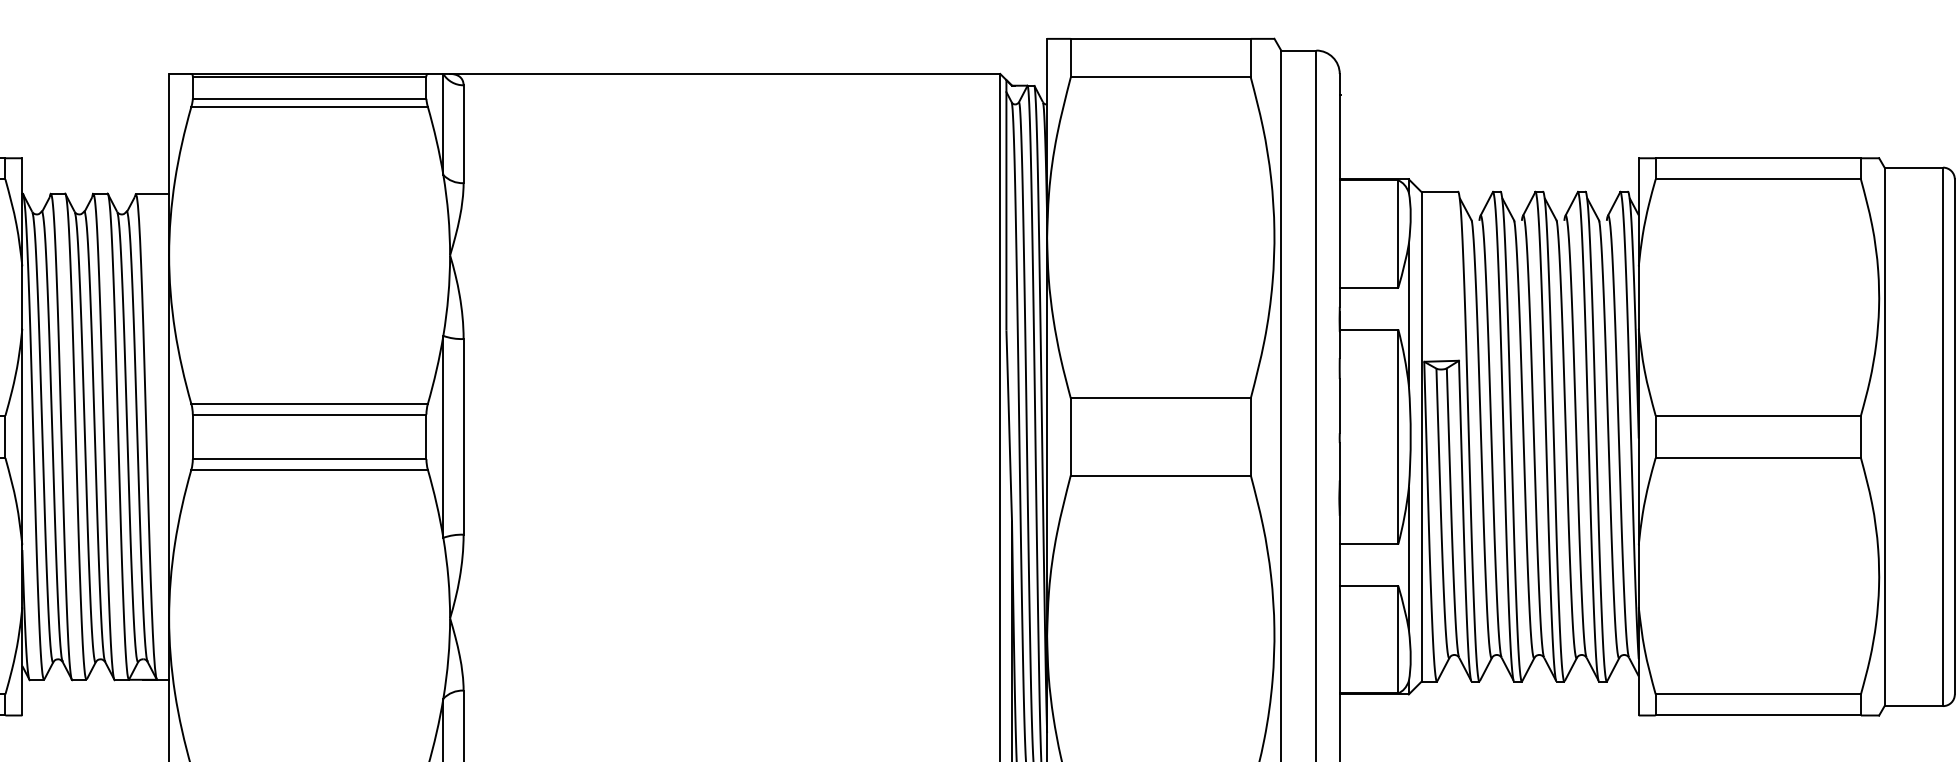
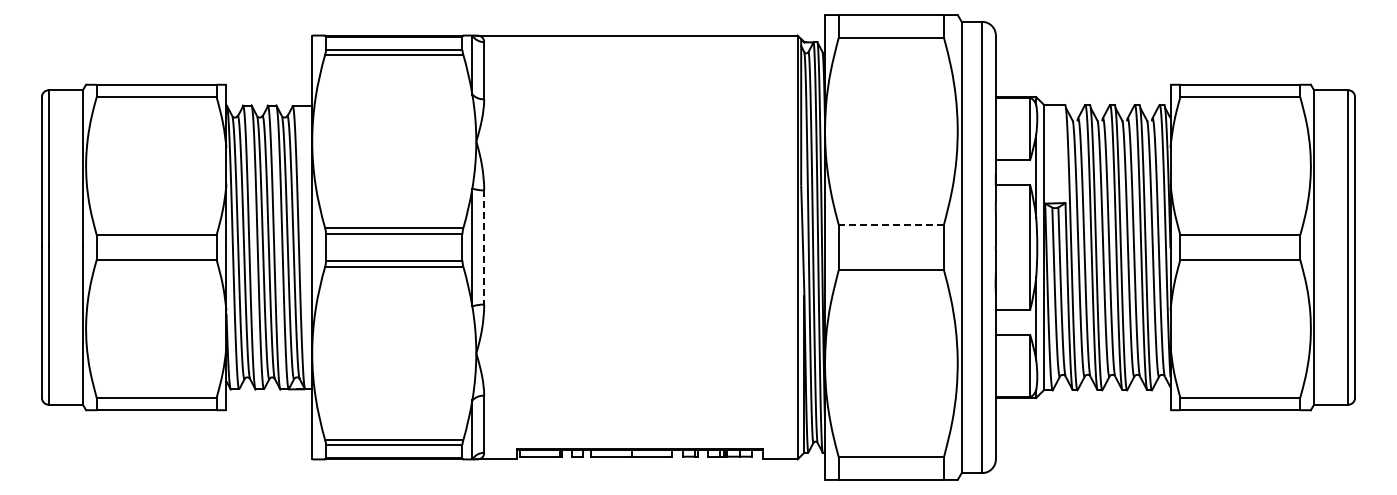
line: (1161, 397) -> (891, 224), solid -> dashed
line: (464, 436) -> (484, 247), solid -> dashed

